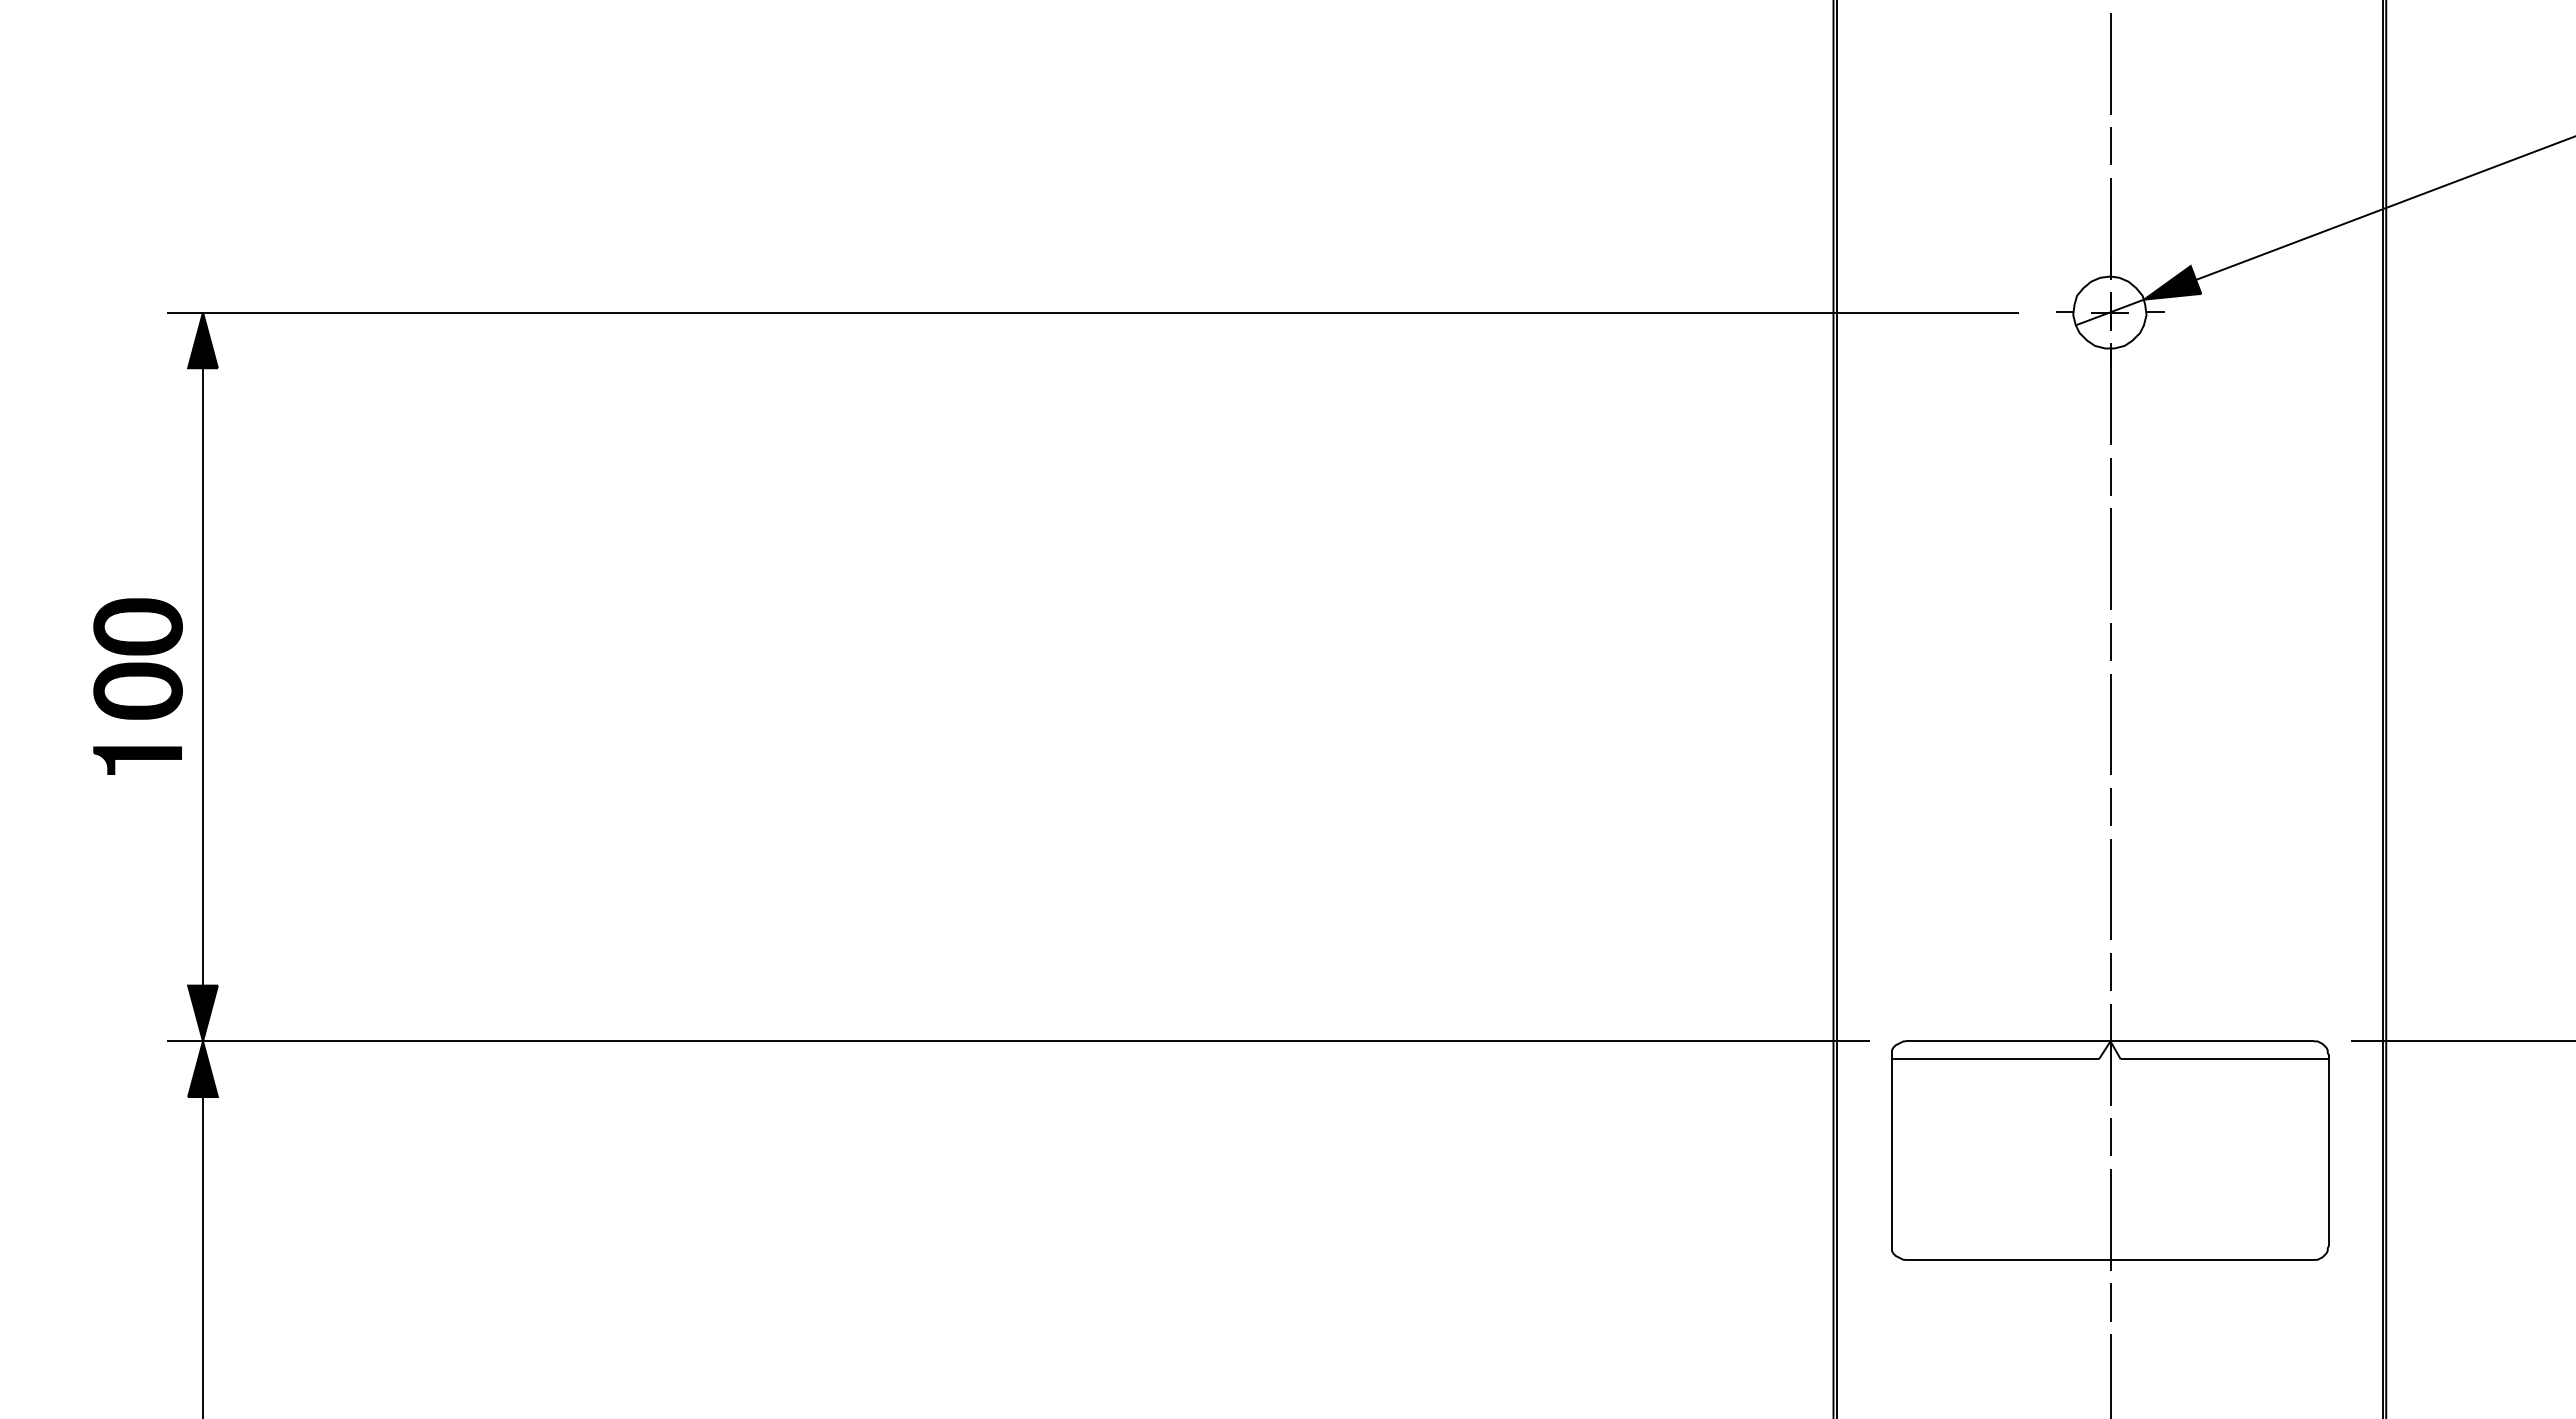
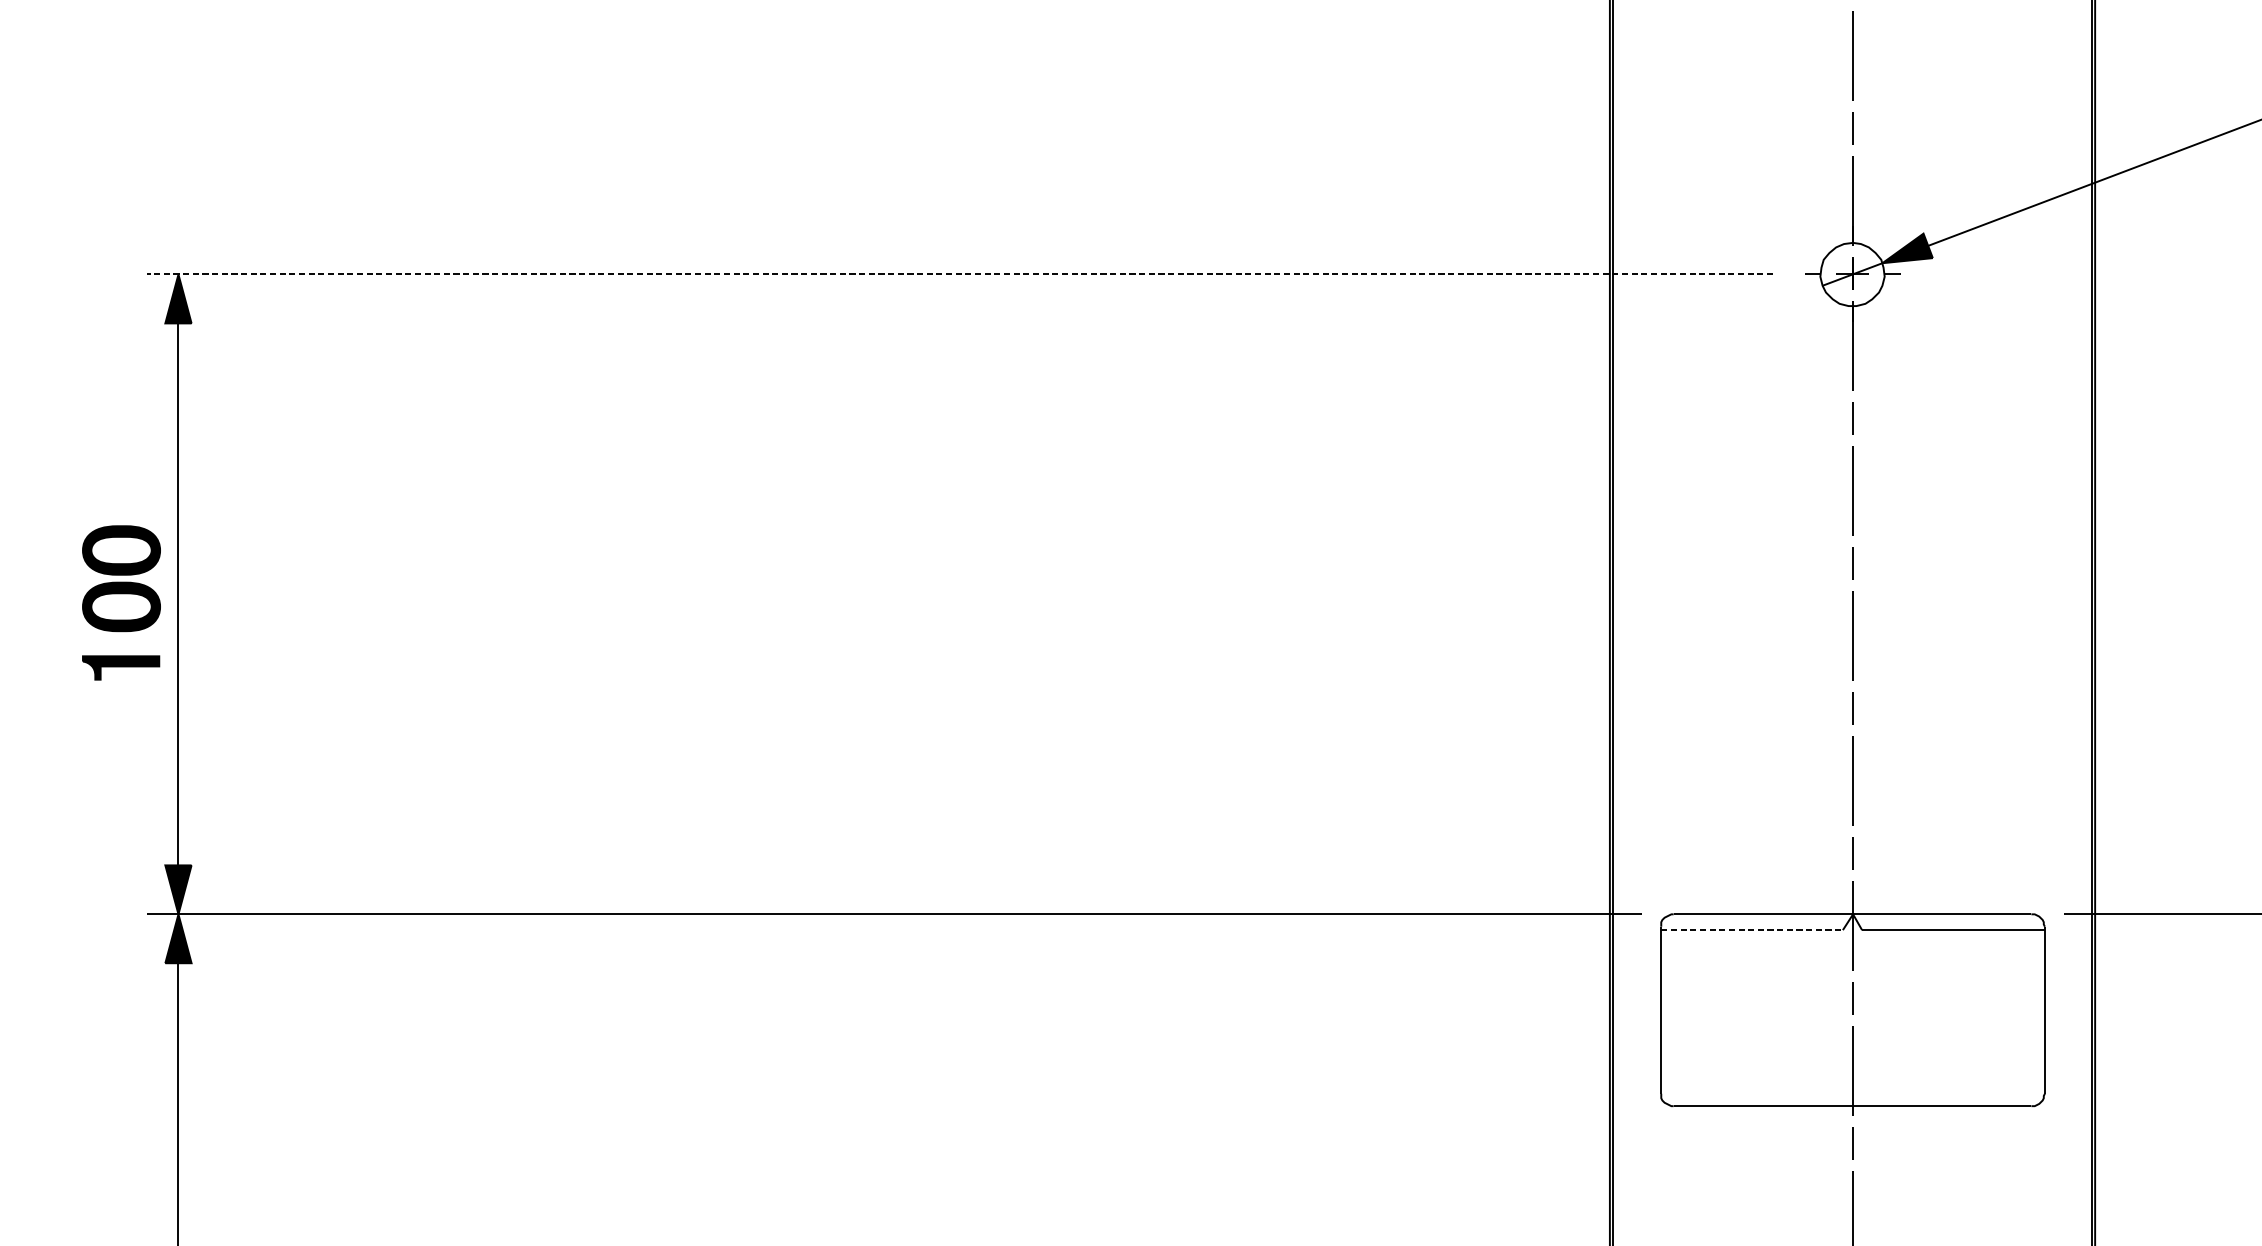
line: (1092, 312) -> (959, 274), solid -> dashed
line: (1995, 1059) -> (1752, 930), solid -> dashed

